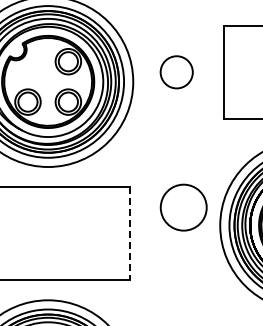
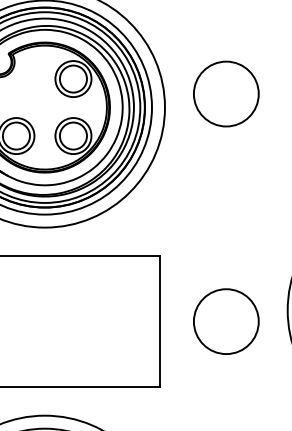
circle: (176, 72) -> (225, 94), size x1.43
circle: (183, 207) -> (225, 321), moved
line: (129, 234) -> (159, 322), dashed -> solid

